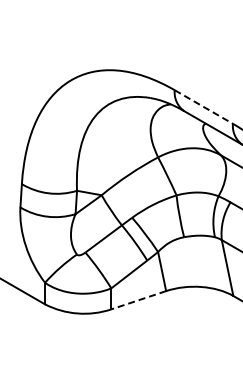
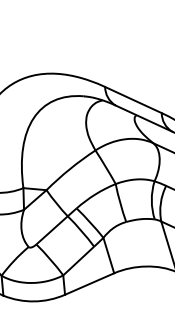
line: (203, 107) -> (133, 100), dashed -> solid
line: (138, 300) -> (89, 284), dashed -> solid

